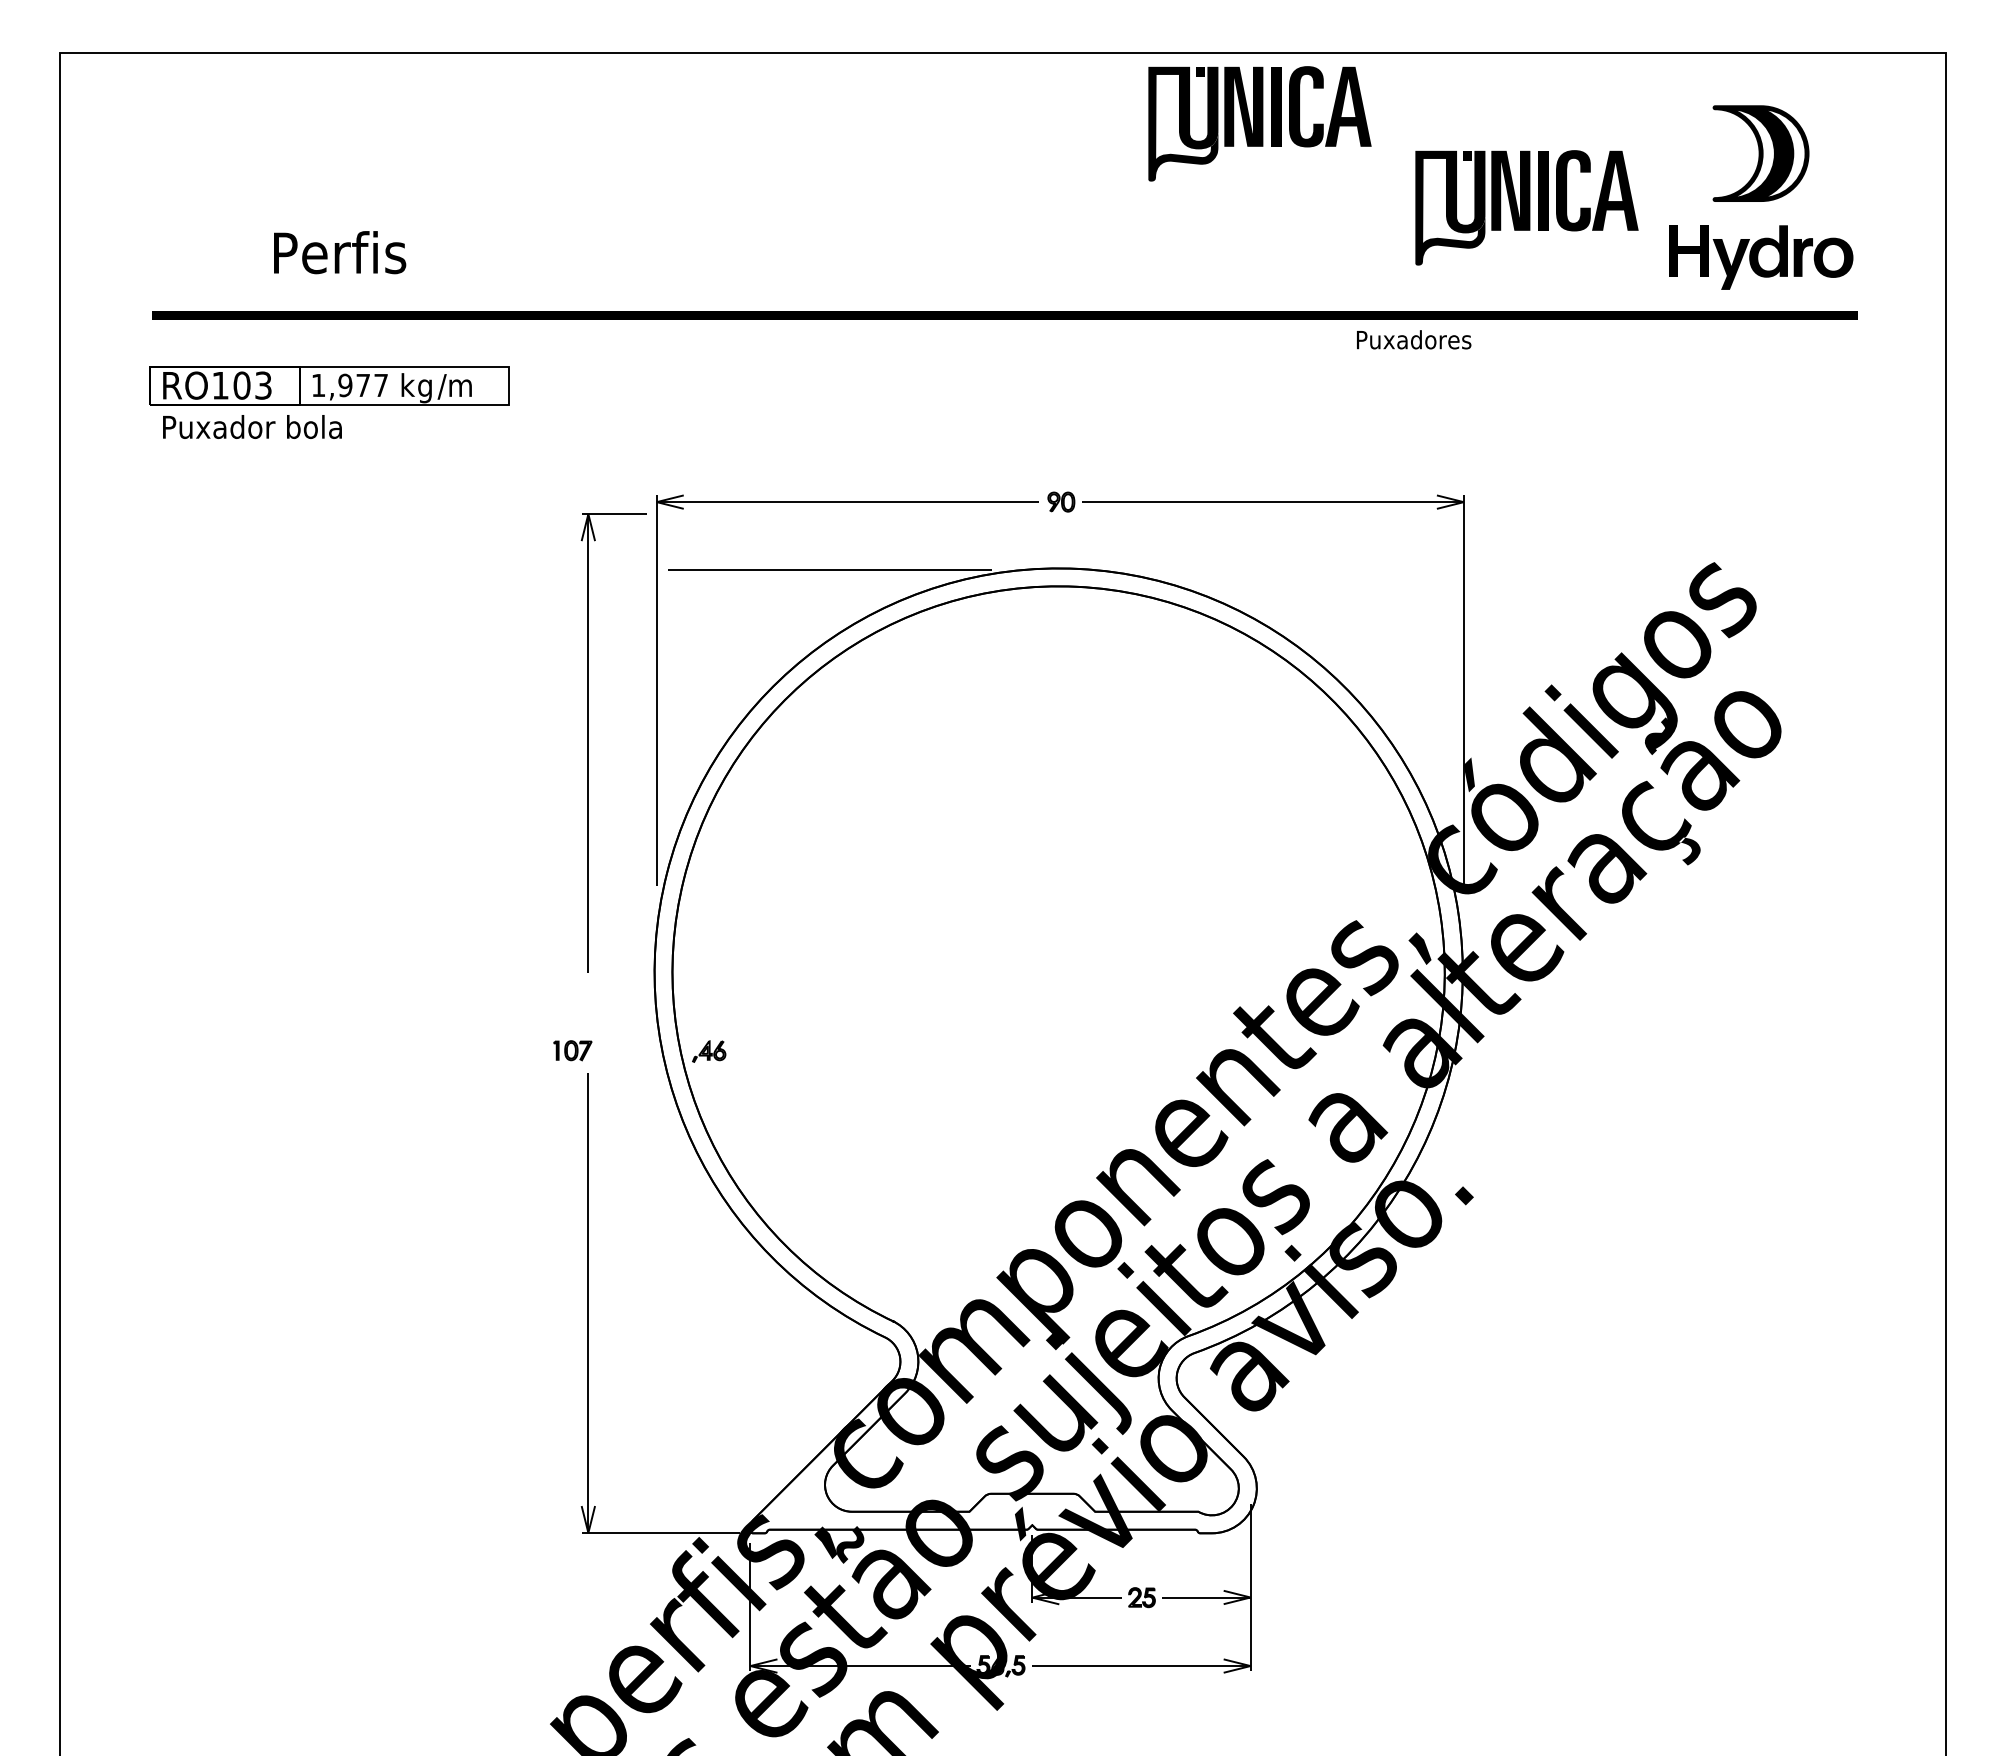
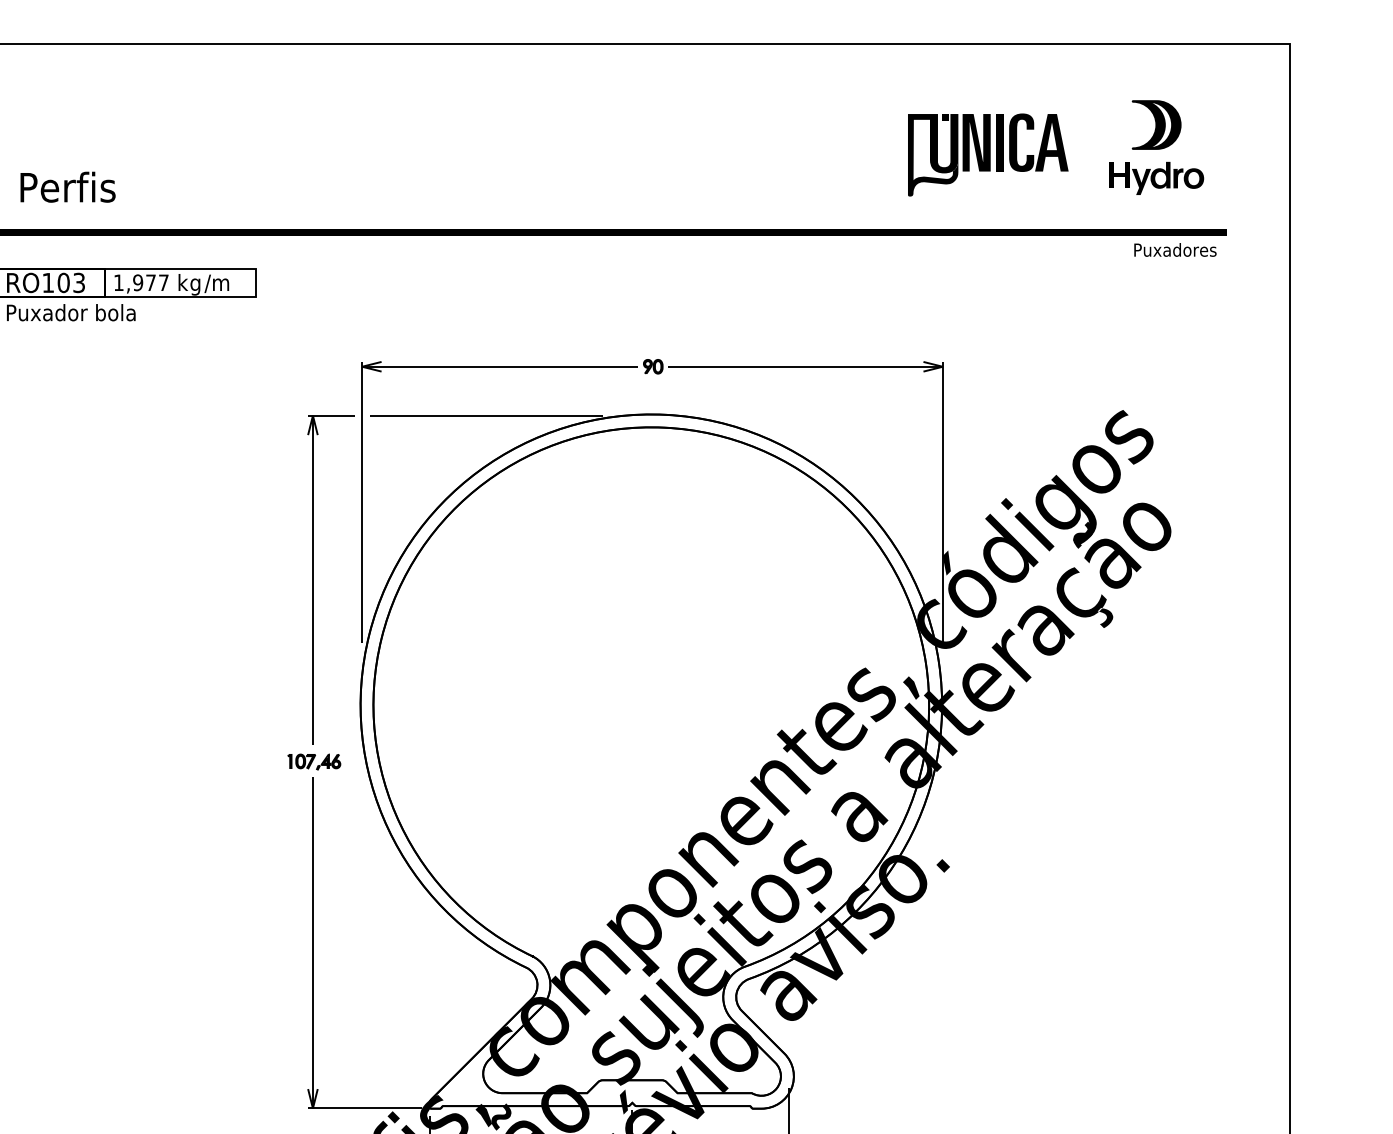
part: (1259, 123) -> (795, 94), removed
part: (1760, 197) -> (1156, 147), size x0.71
text: (340, 252) -> (68, 187), moved
text: (1414, 339) -> (1175, 249), moved
part: (588, 742) -> (313, 580), moved
part: (709, 1051) -> (328, 762), moved

